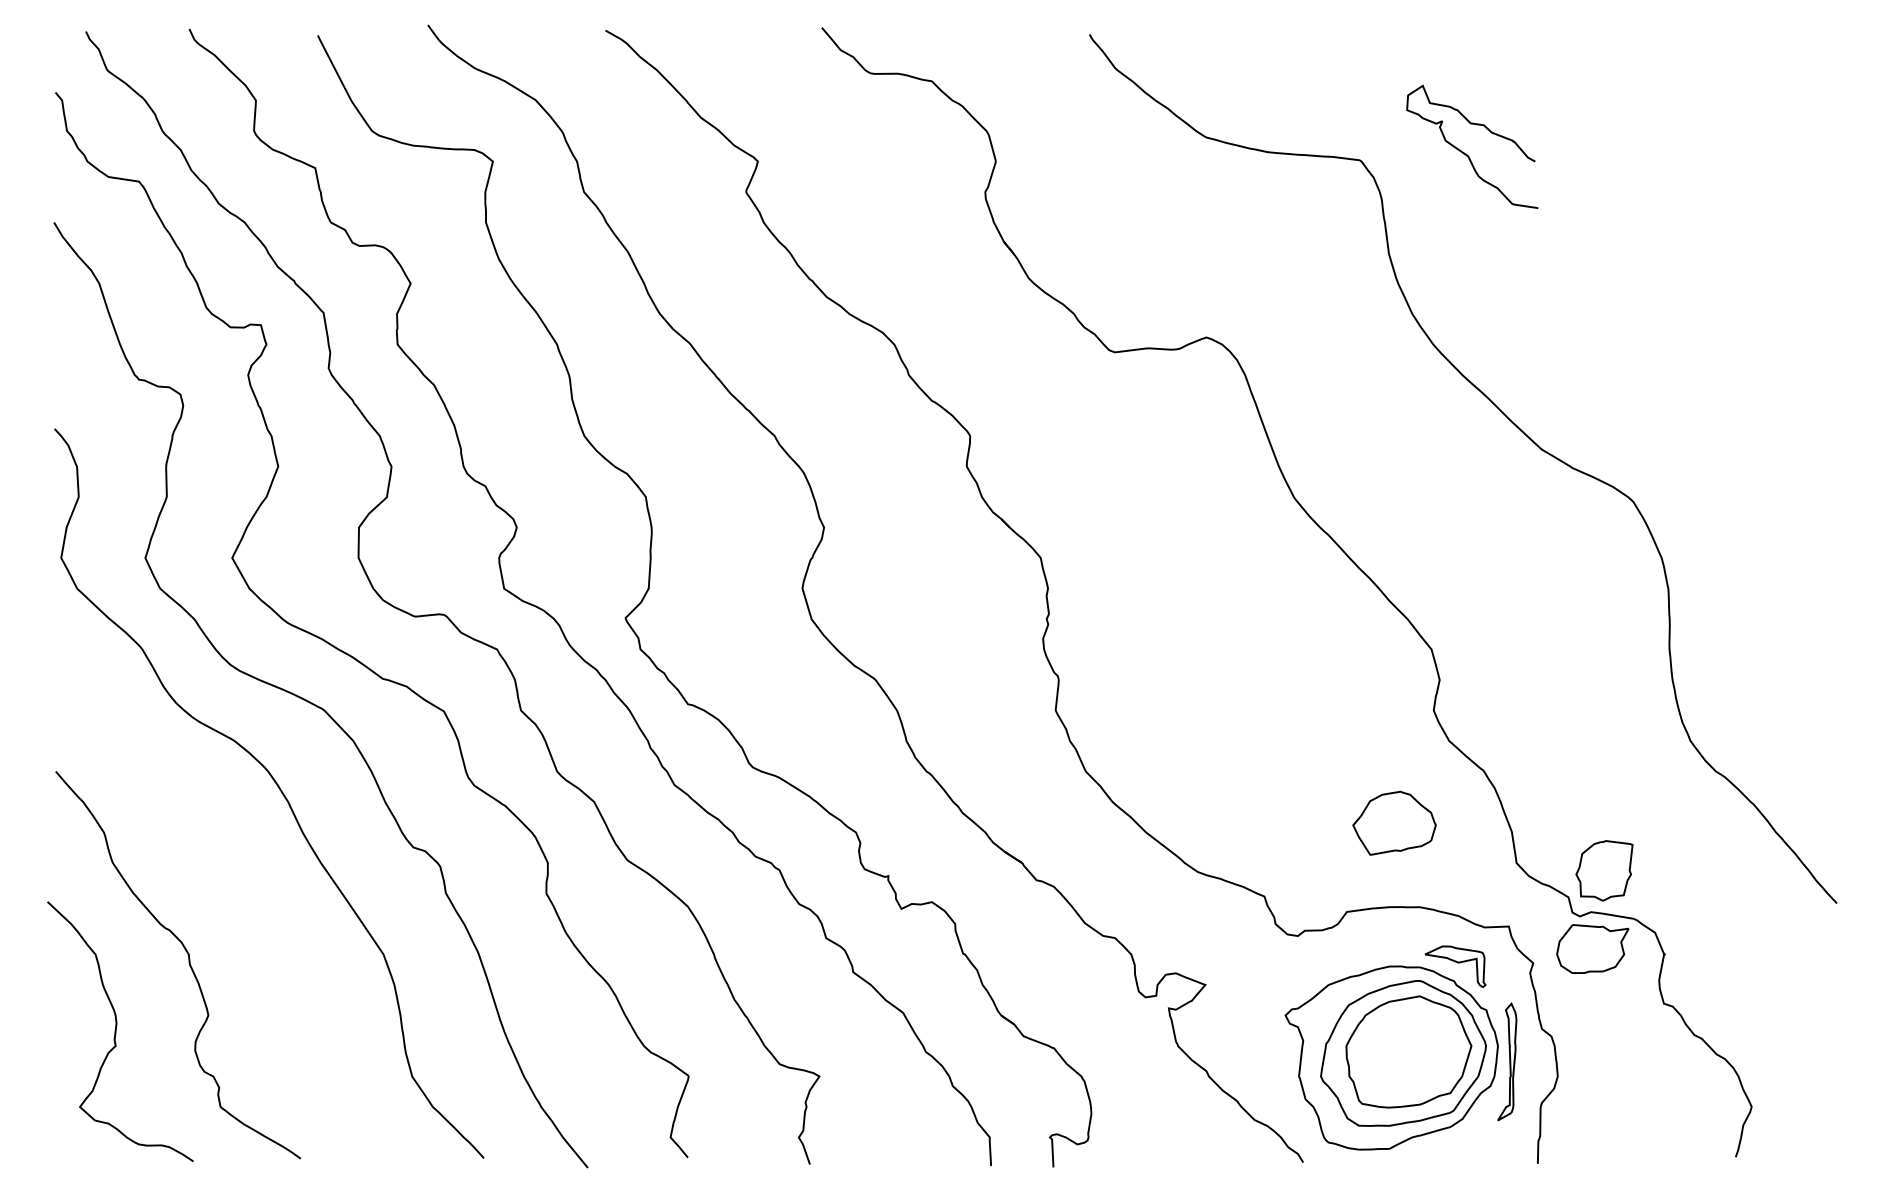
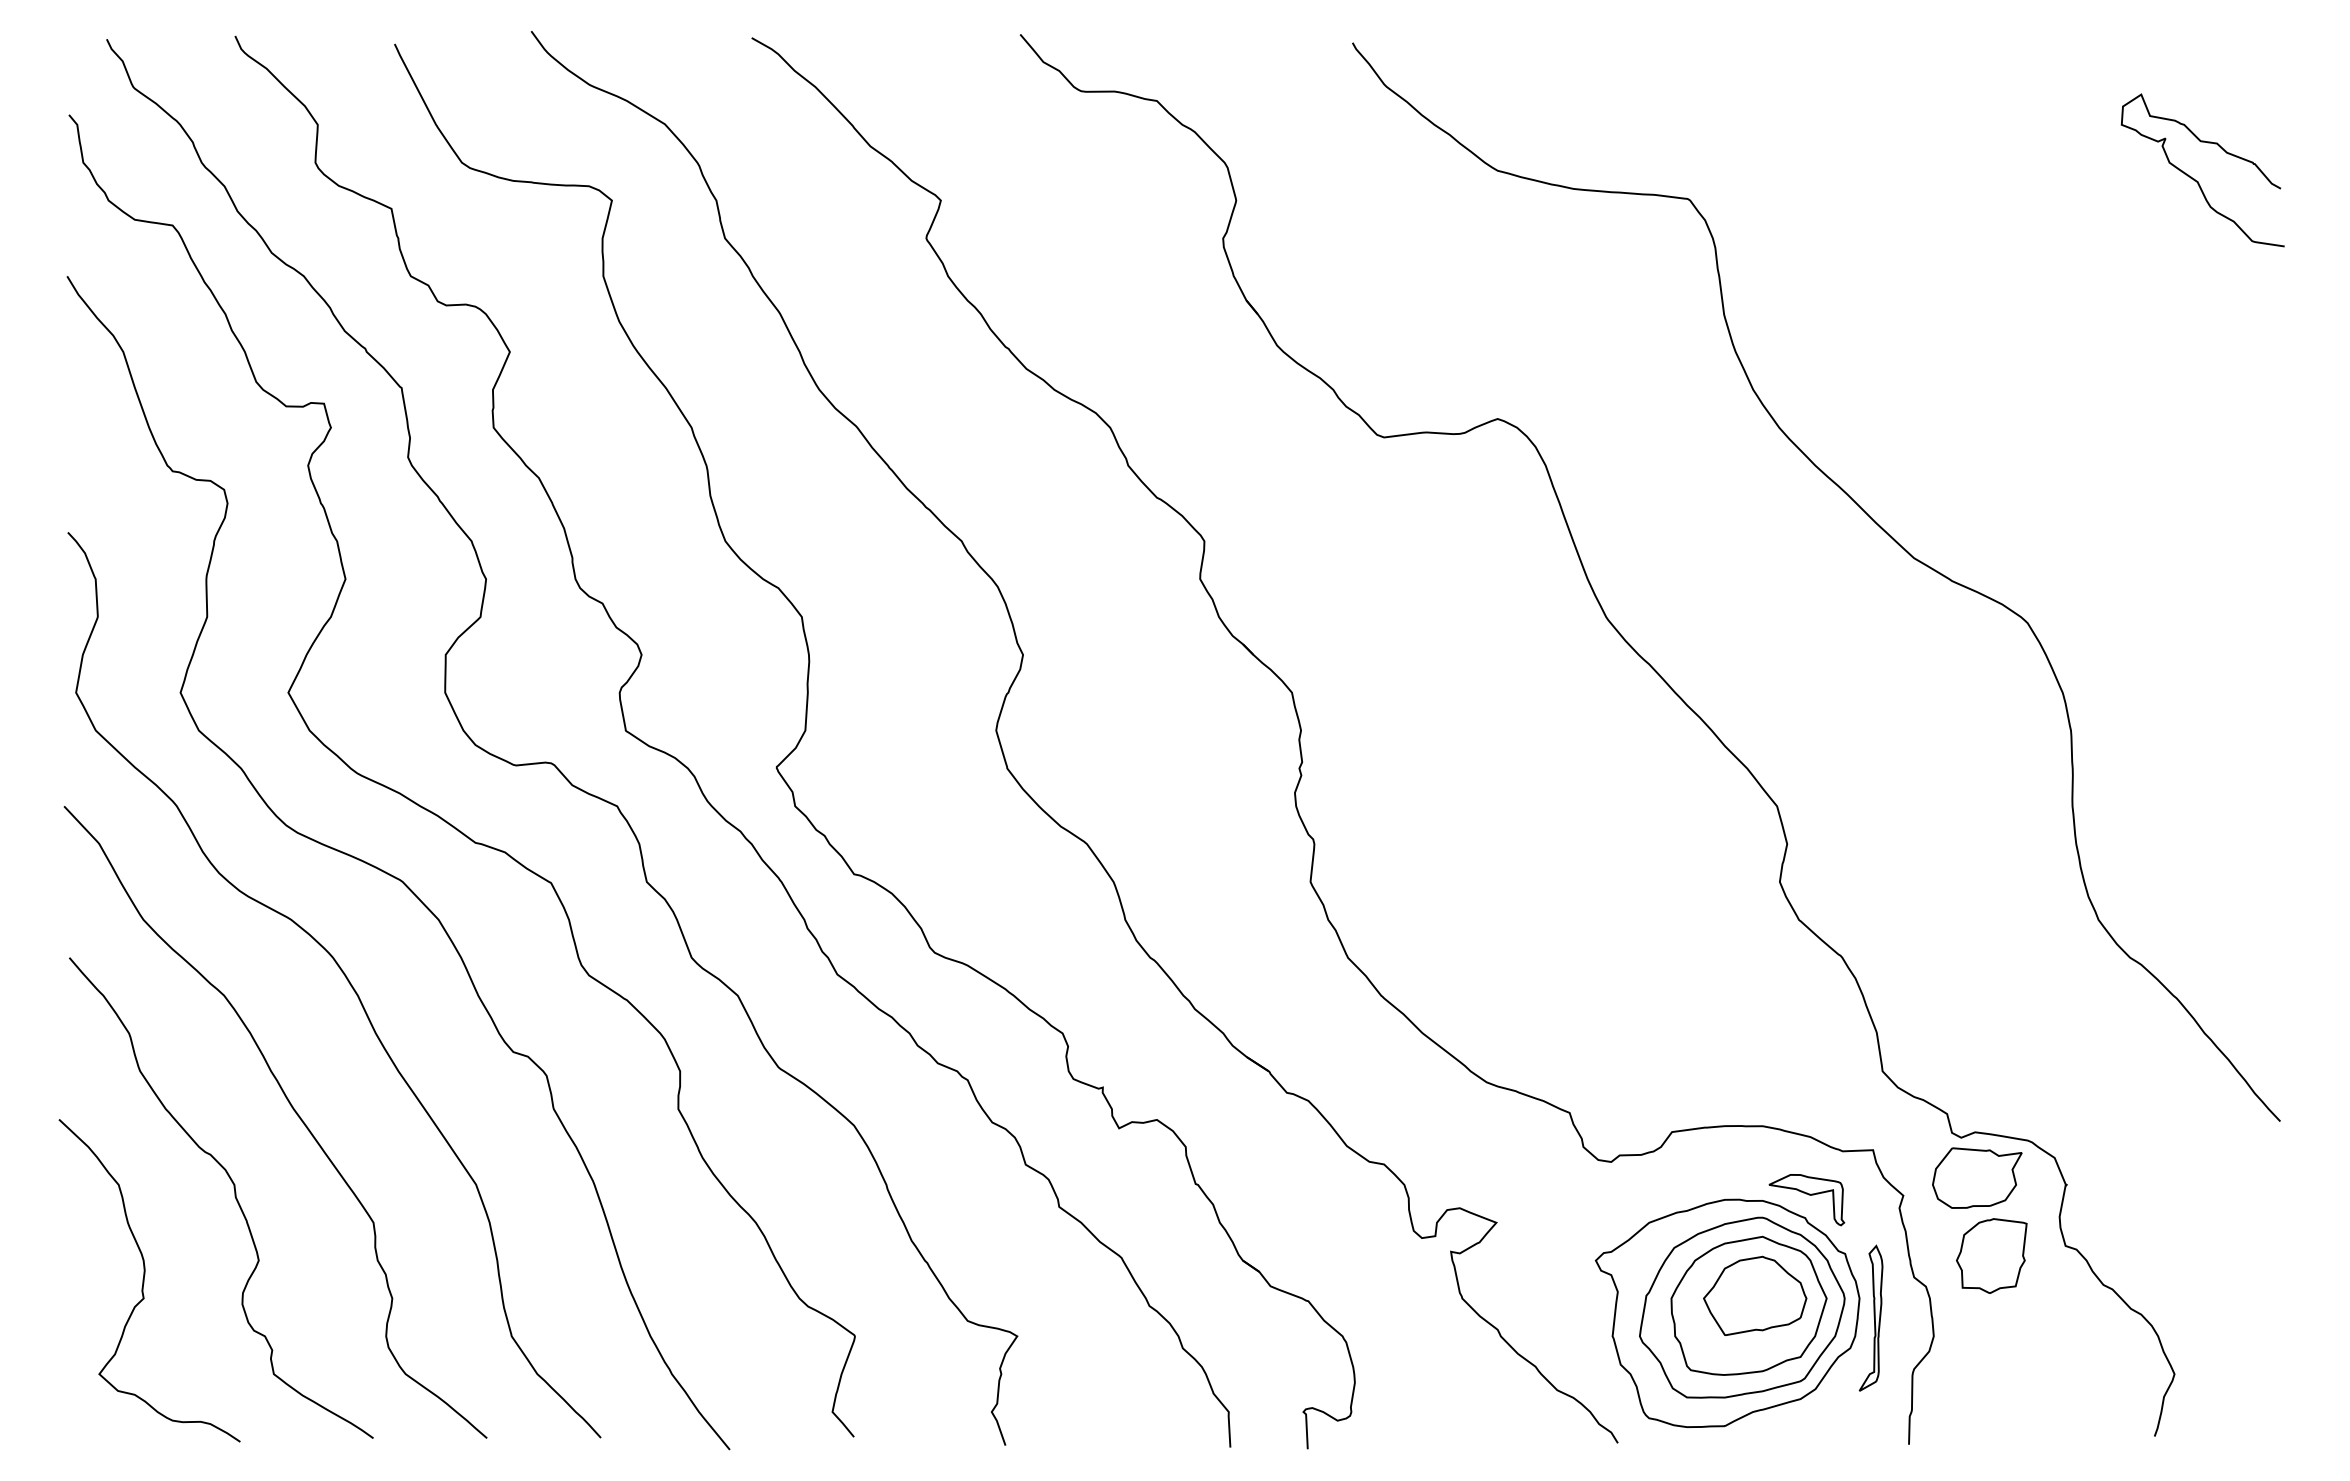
curve: (1468, 155) -> (2197, 180), moved
part: (1394, 822) -> (1755, 1295), moved
part: (1604, 870) -> (1991, 1255), moved
curve: (235, 893) -> (292, 1109), added

